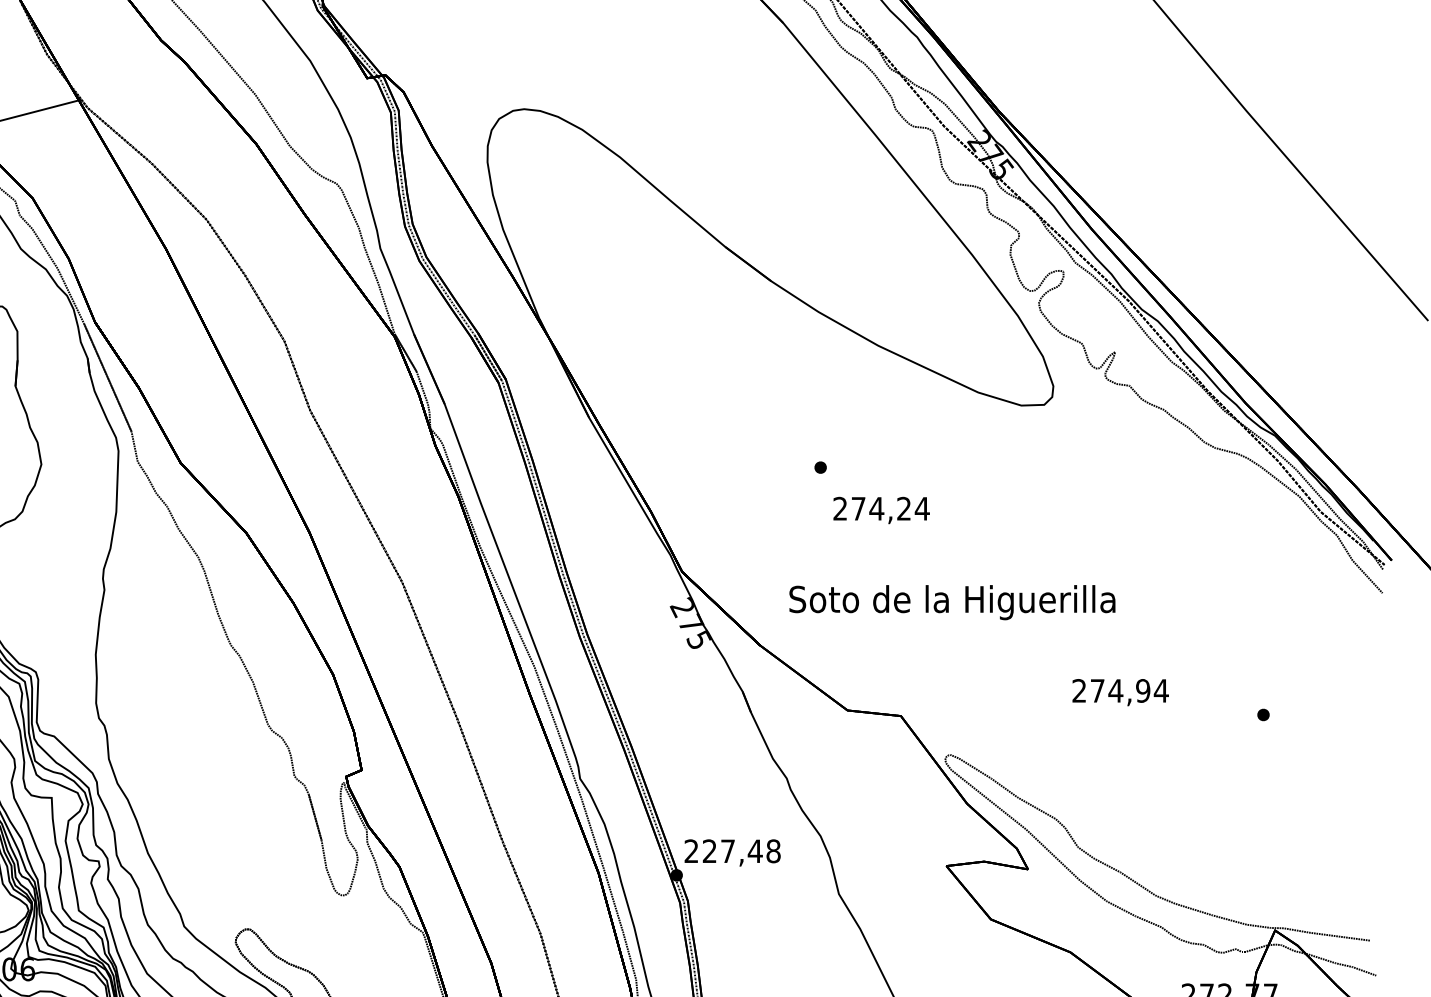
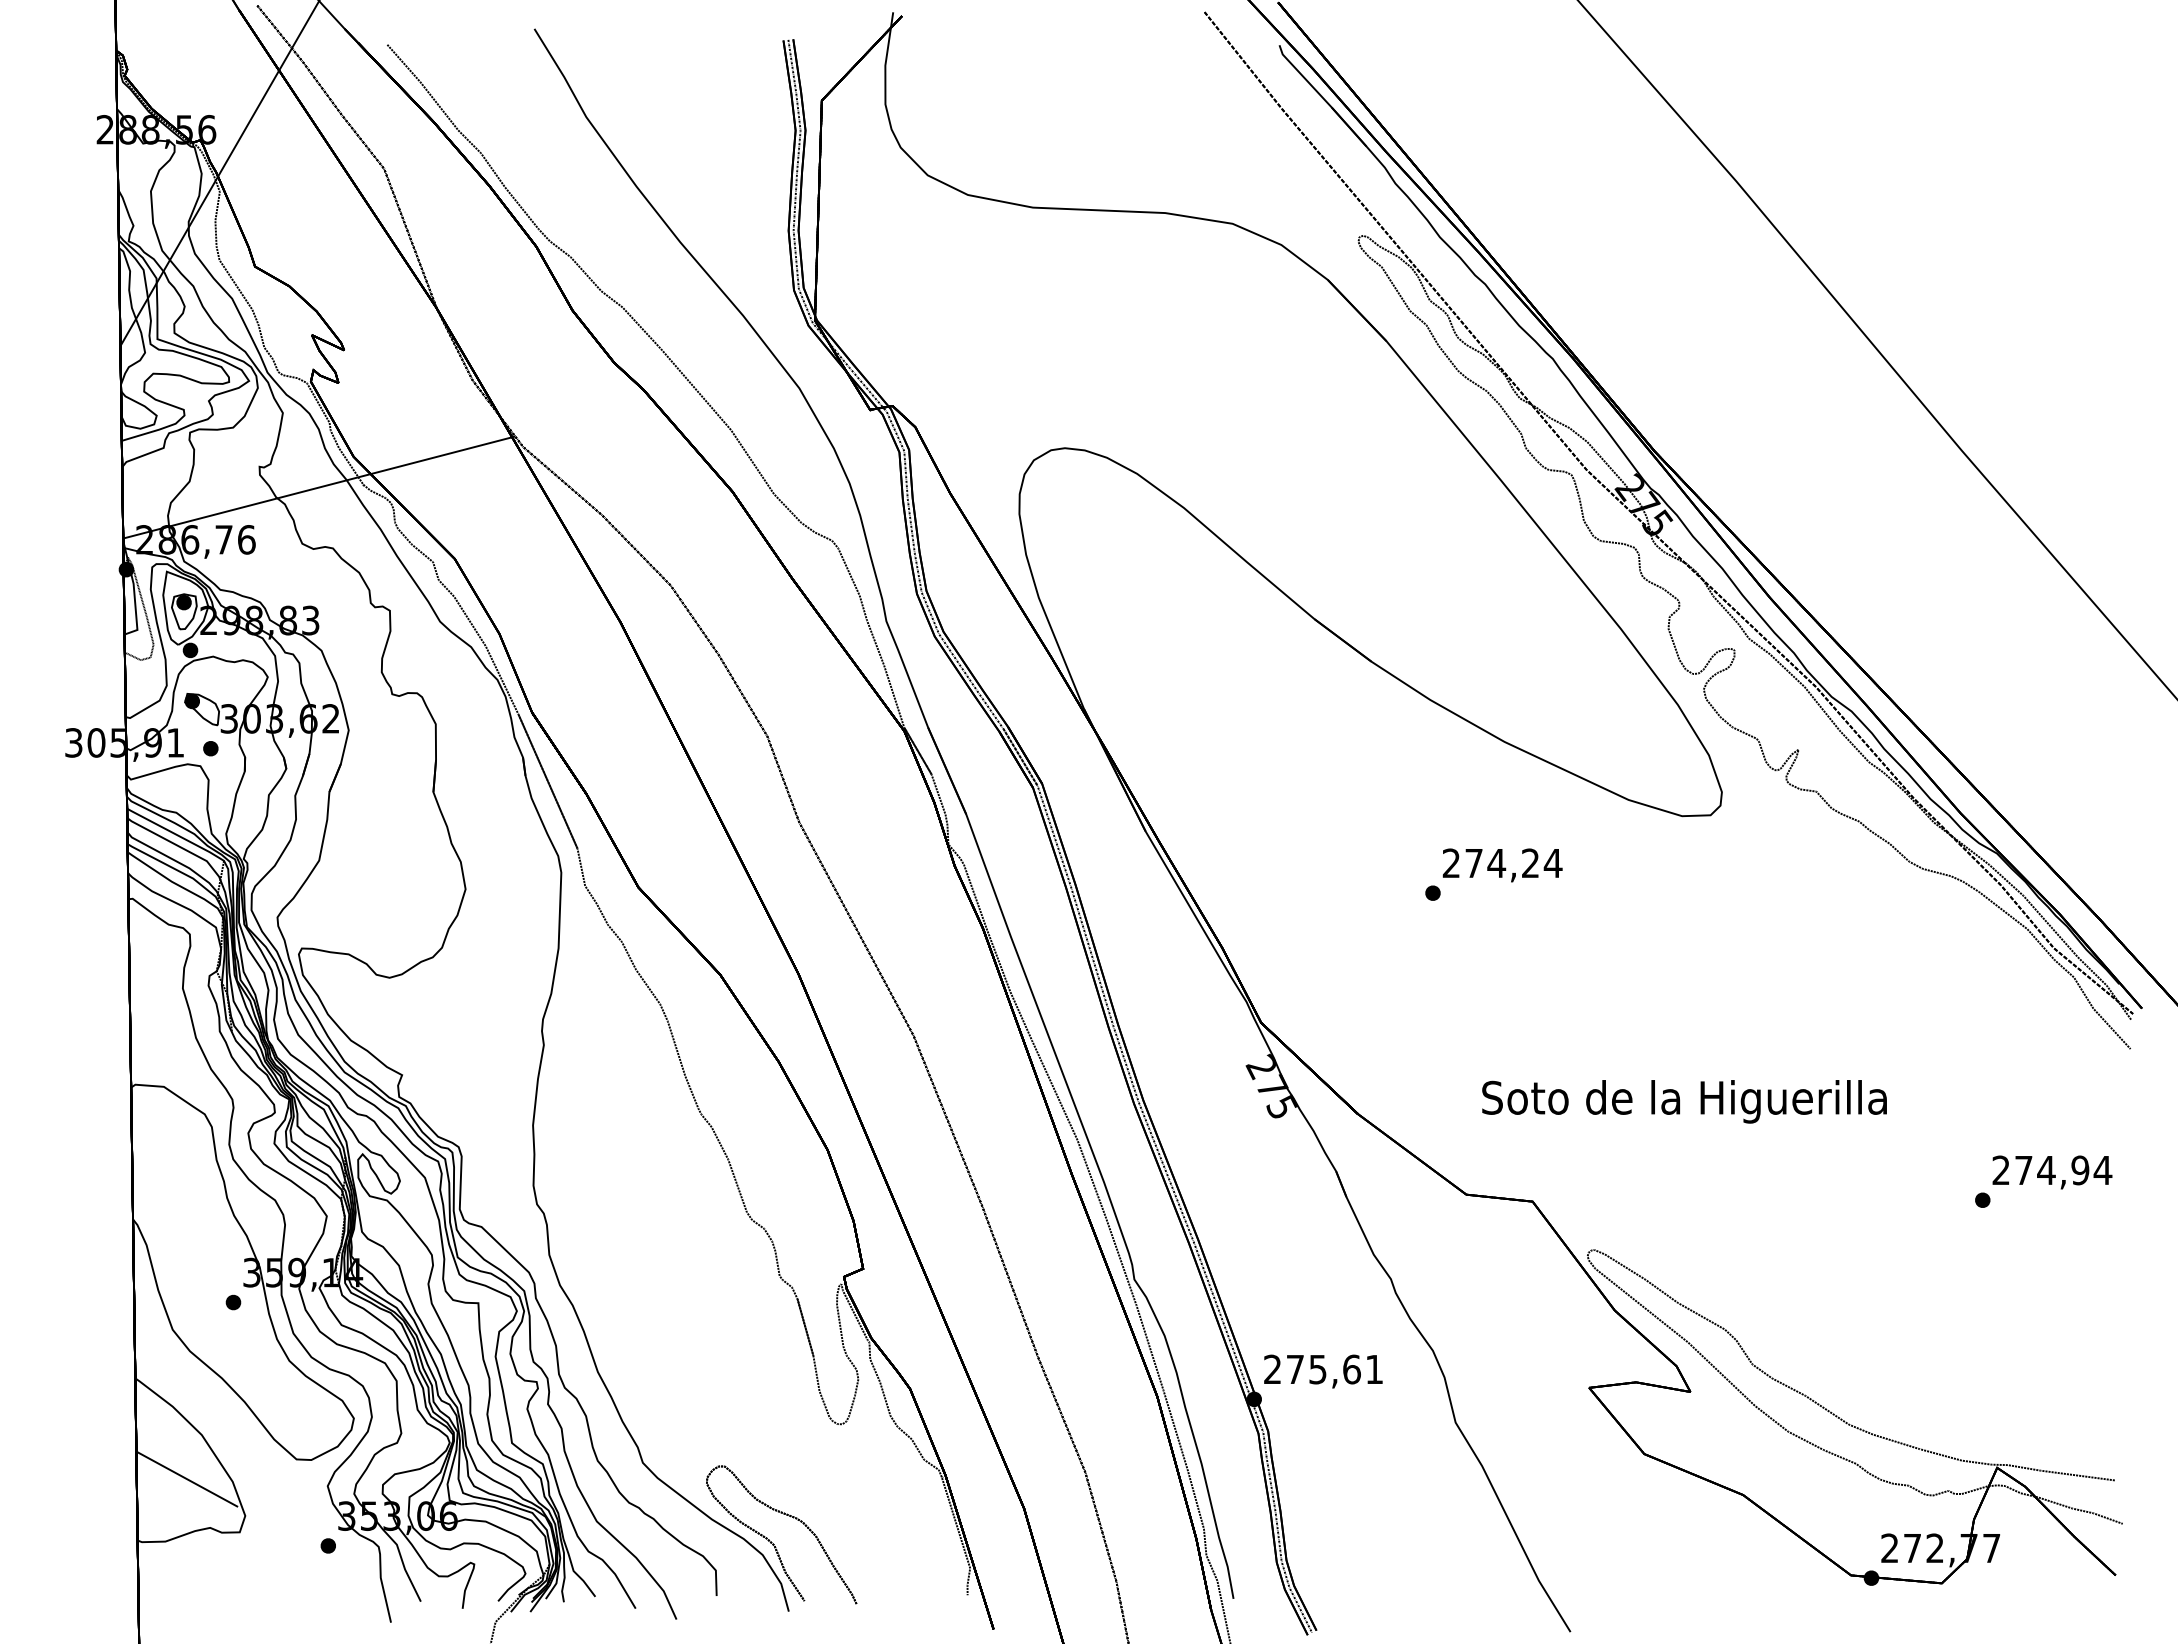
text: (881, 510) -> (1502, 865), moved
text: (952, 602) -> (1684, 1101), moved
text: (1120, 692) -> (2052, 1172), moved
text: (741, 851) -> (1334, 1369), 227,48 -> 275,61

